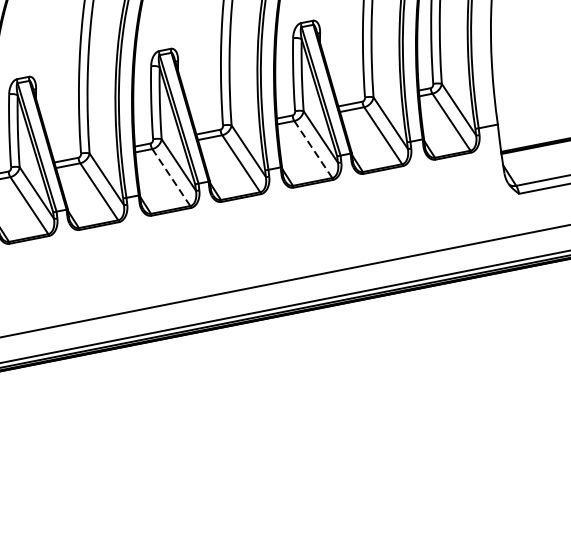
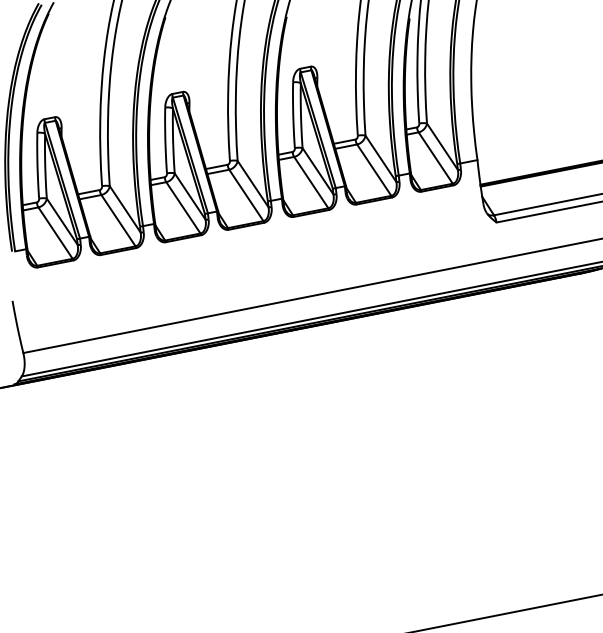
line: (313, 149) -> (311, 182), dashed -> solid
line: (171, 177) -> (183, 207), dashed -> solid

